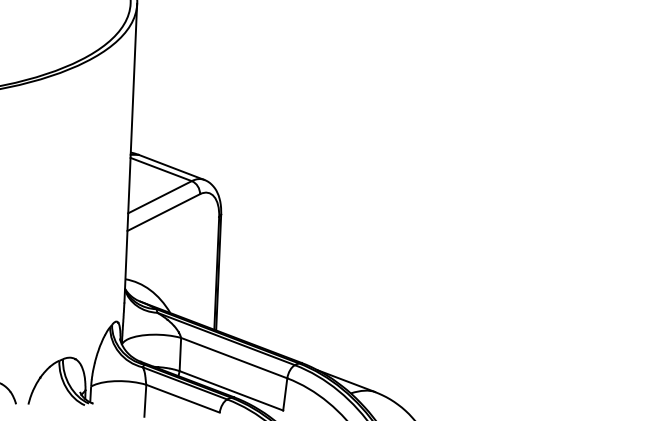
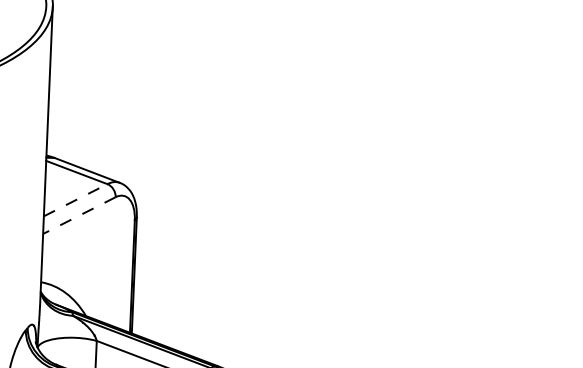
line: (160, 197) -> (76, 200), solid -> dashed
line: (163, 212) -> (79, 215), solid -> dashed

